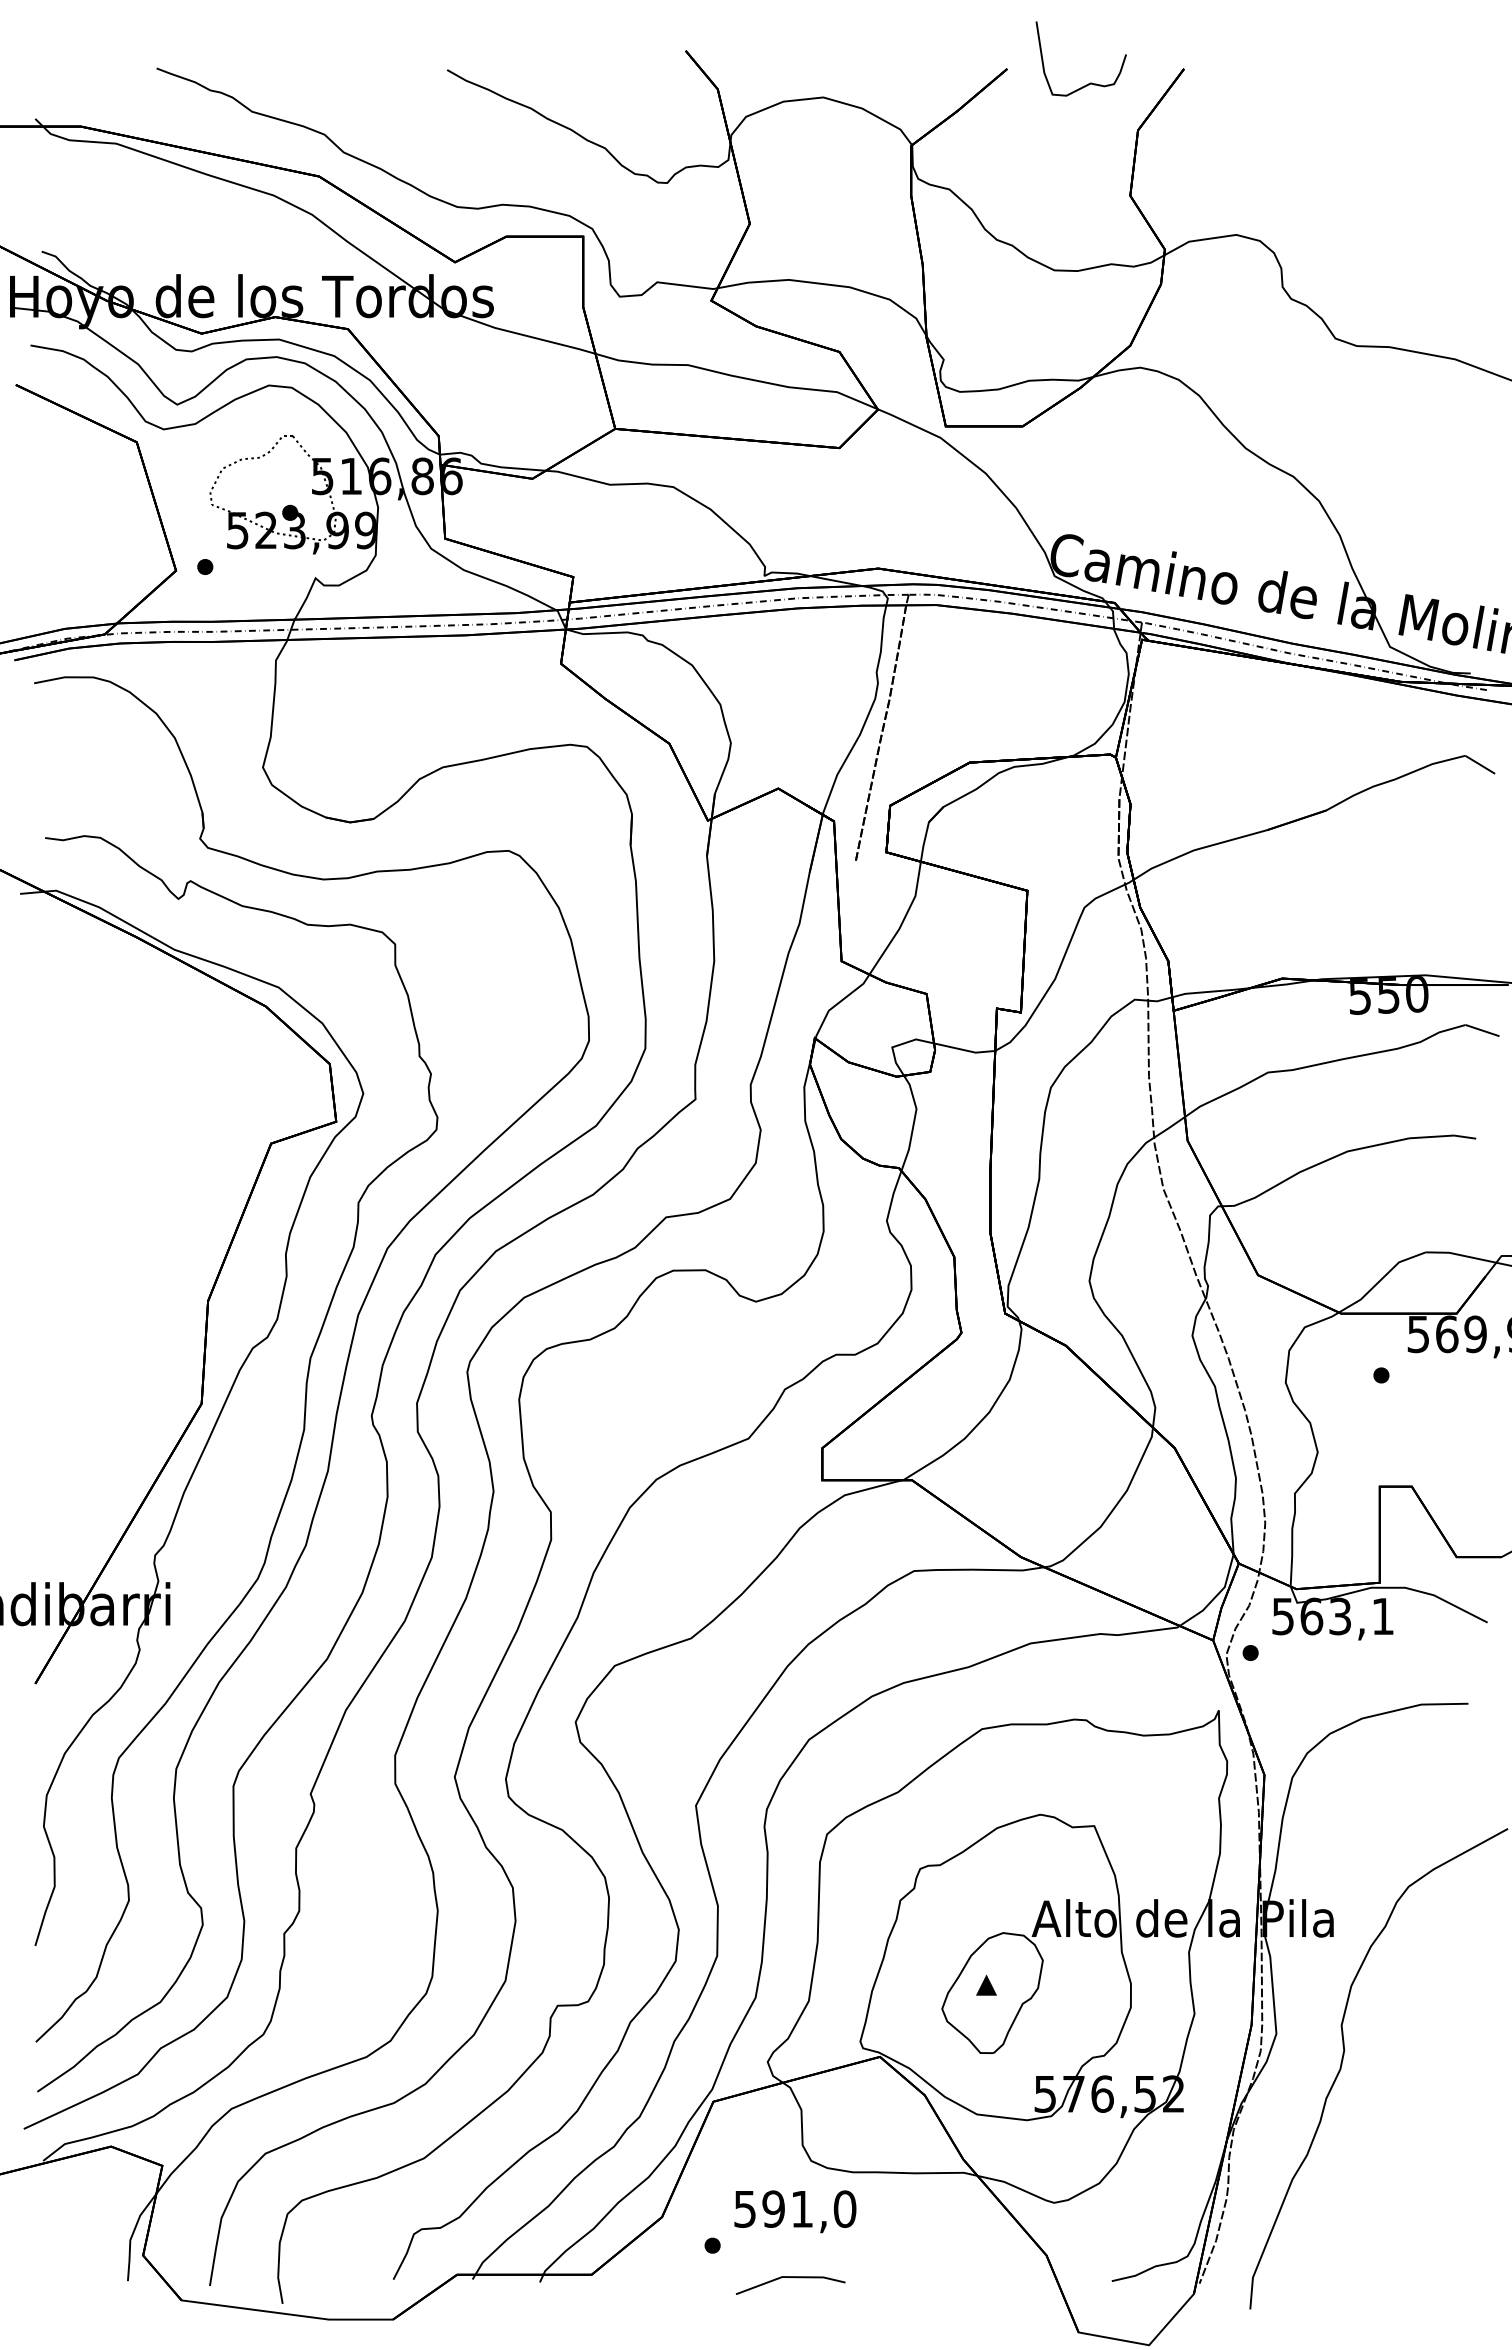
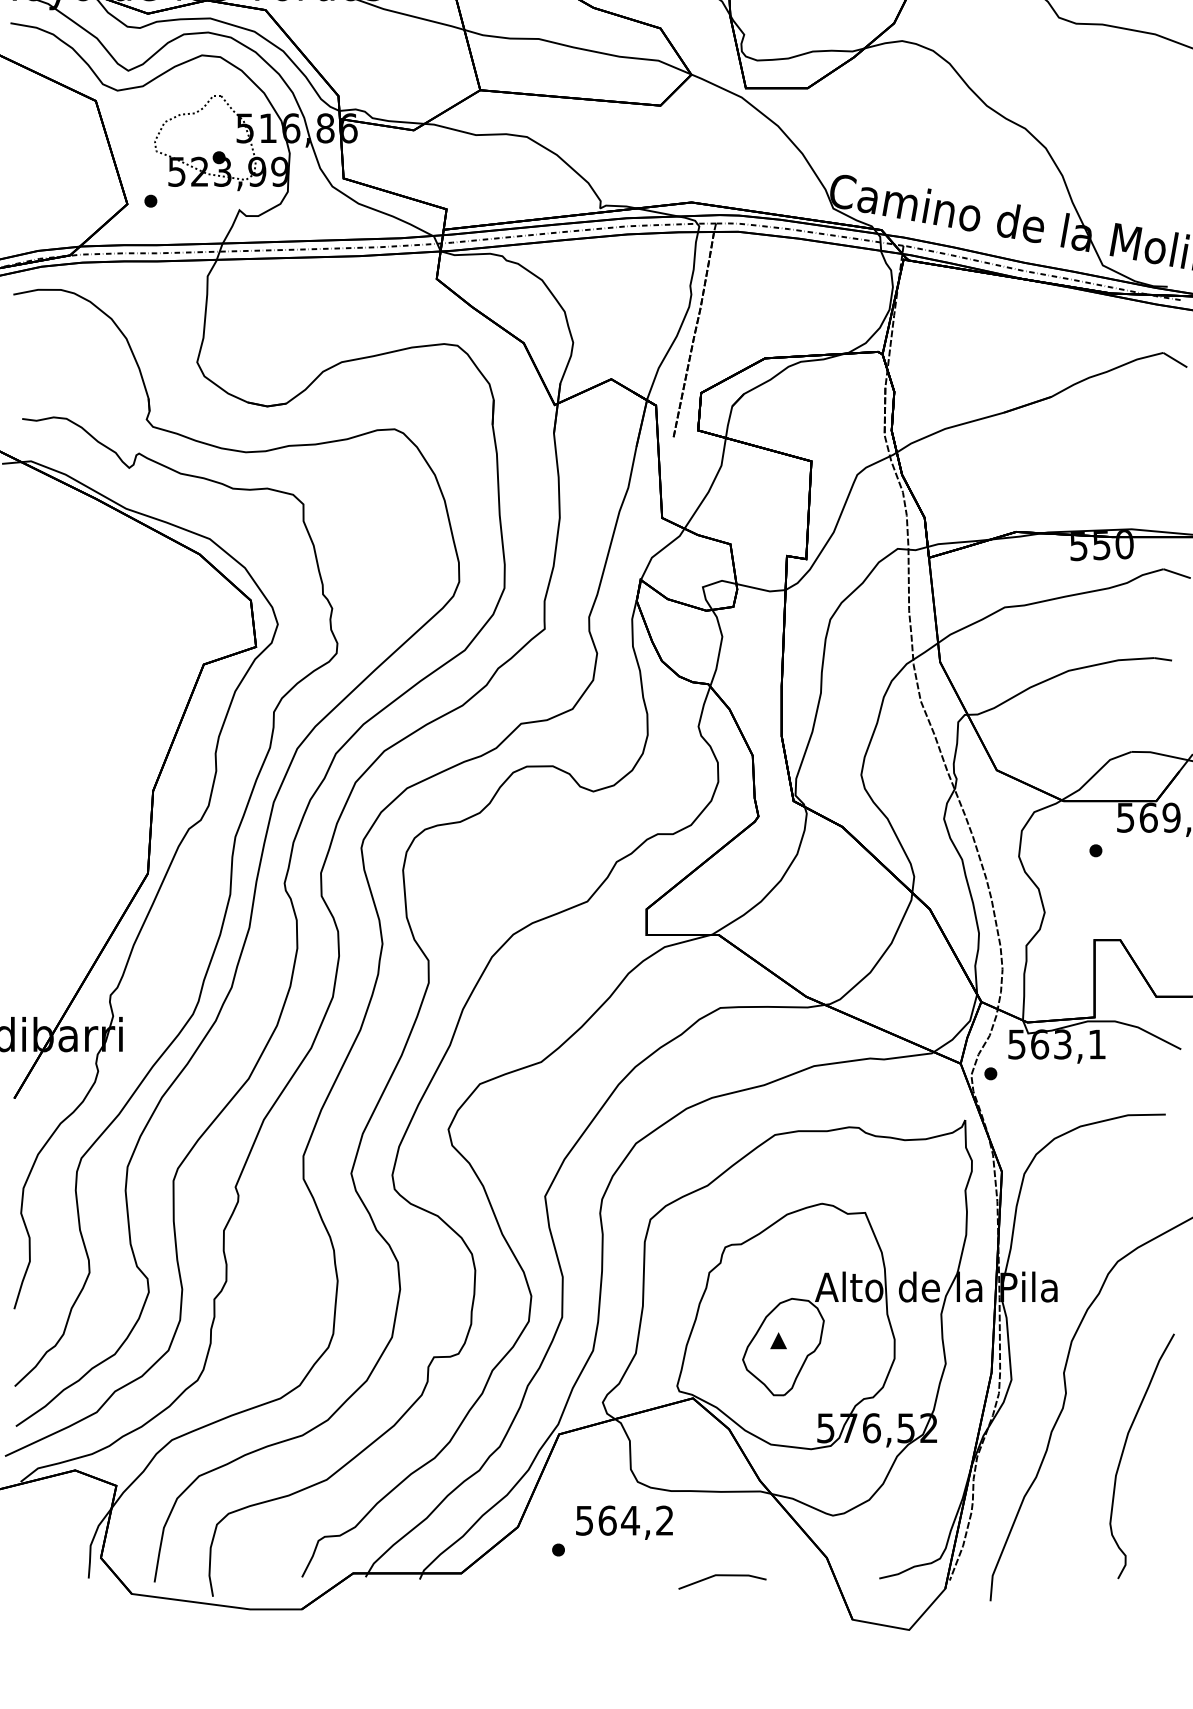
curve: (1416, 2122) -> (1124, 1451), added
text: (809, 2208) -> (636, 1520), 591,0 -> 564,2
line: (790, 2277) -> (722, 1575), moved

